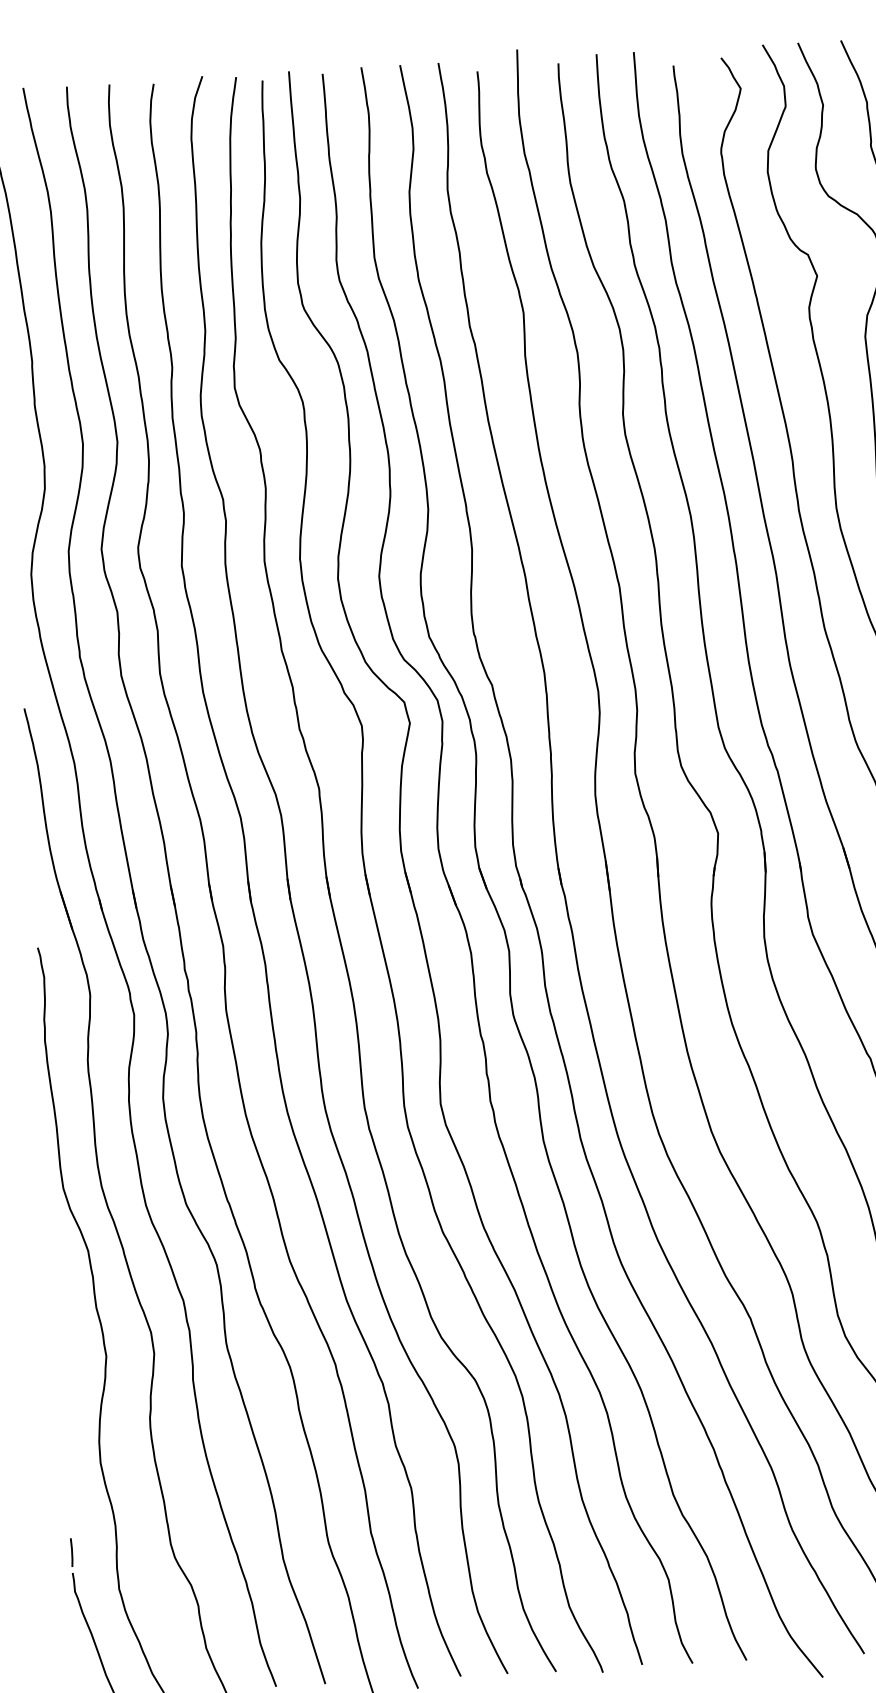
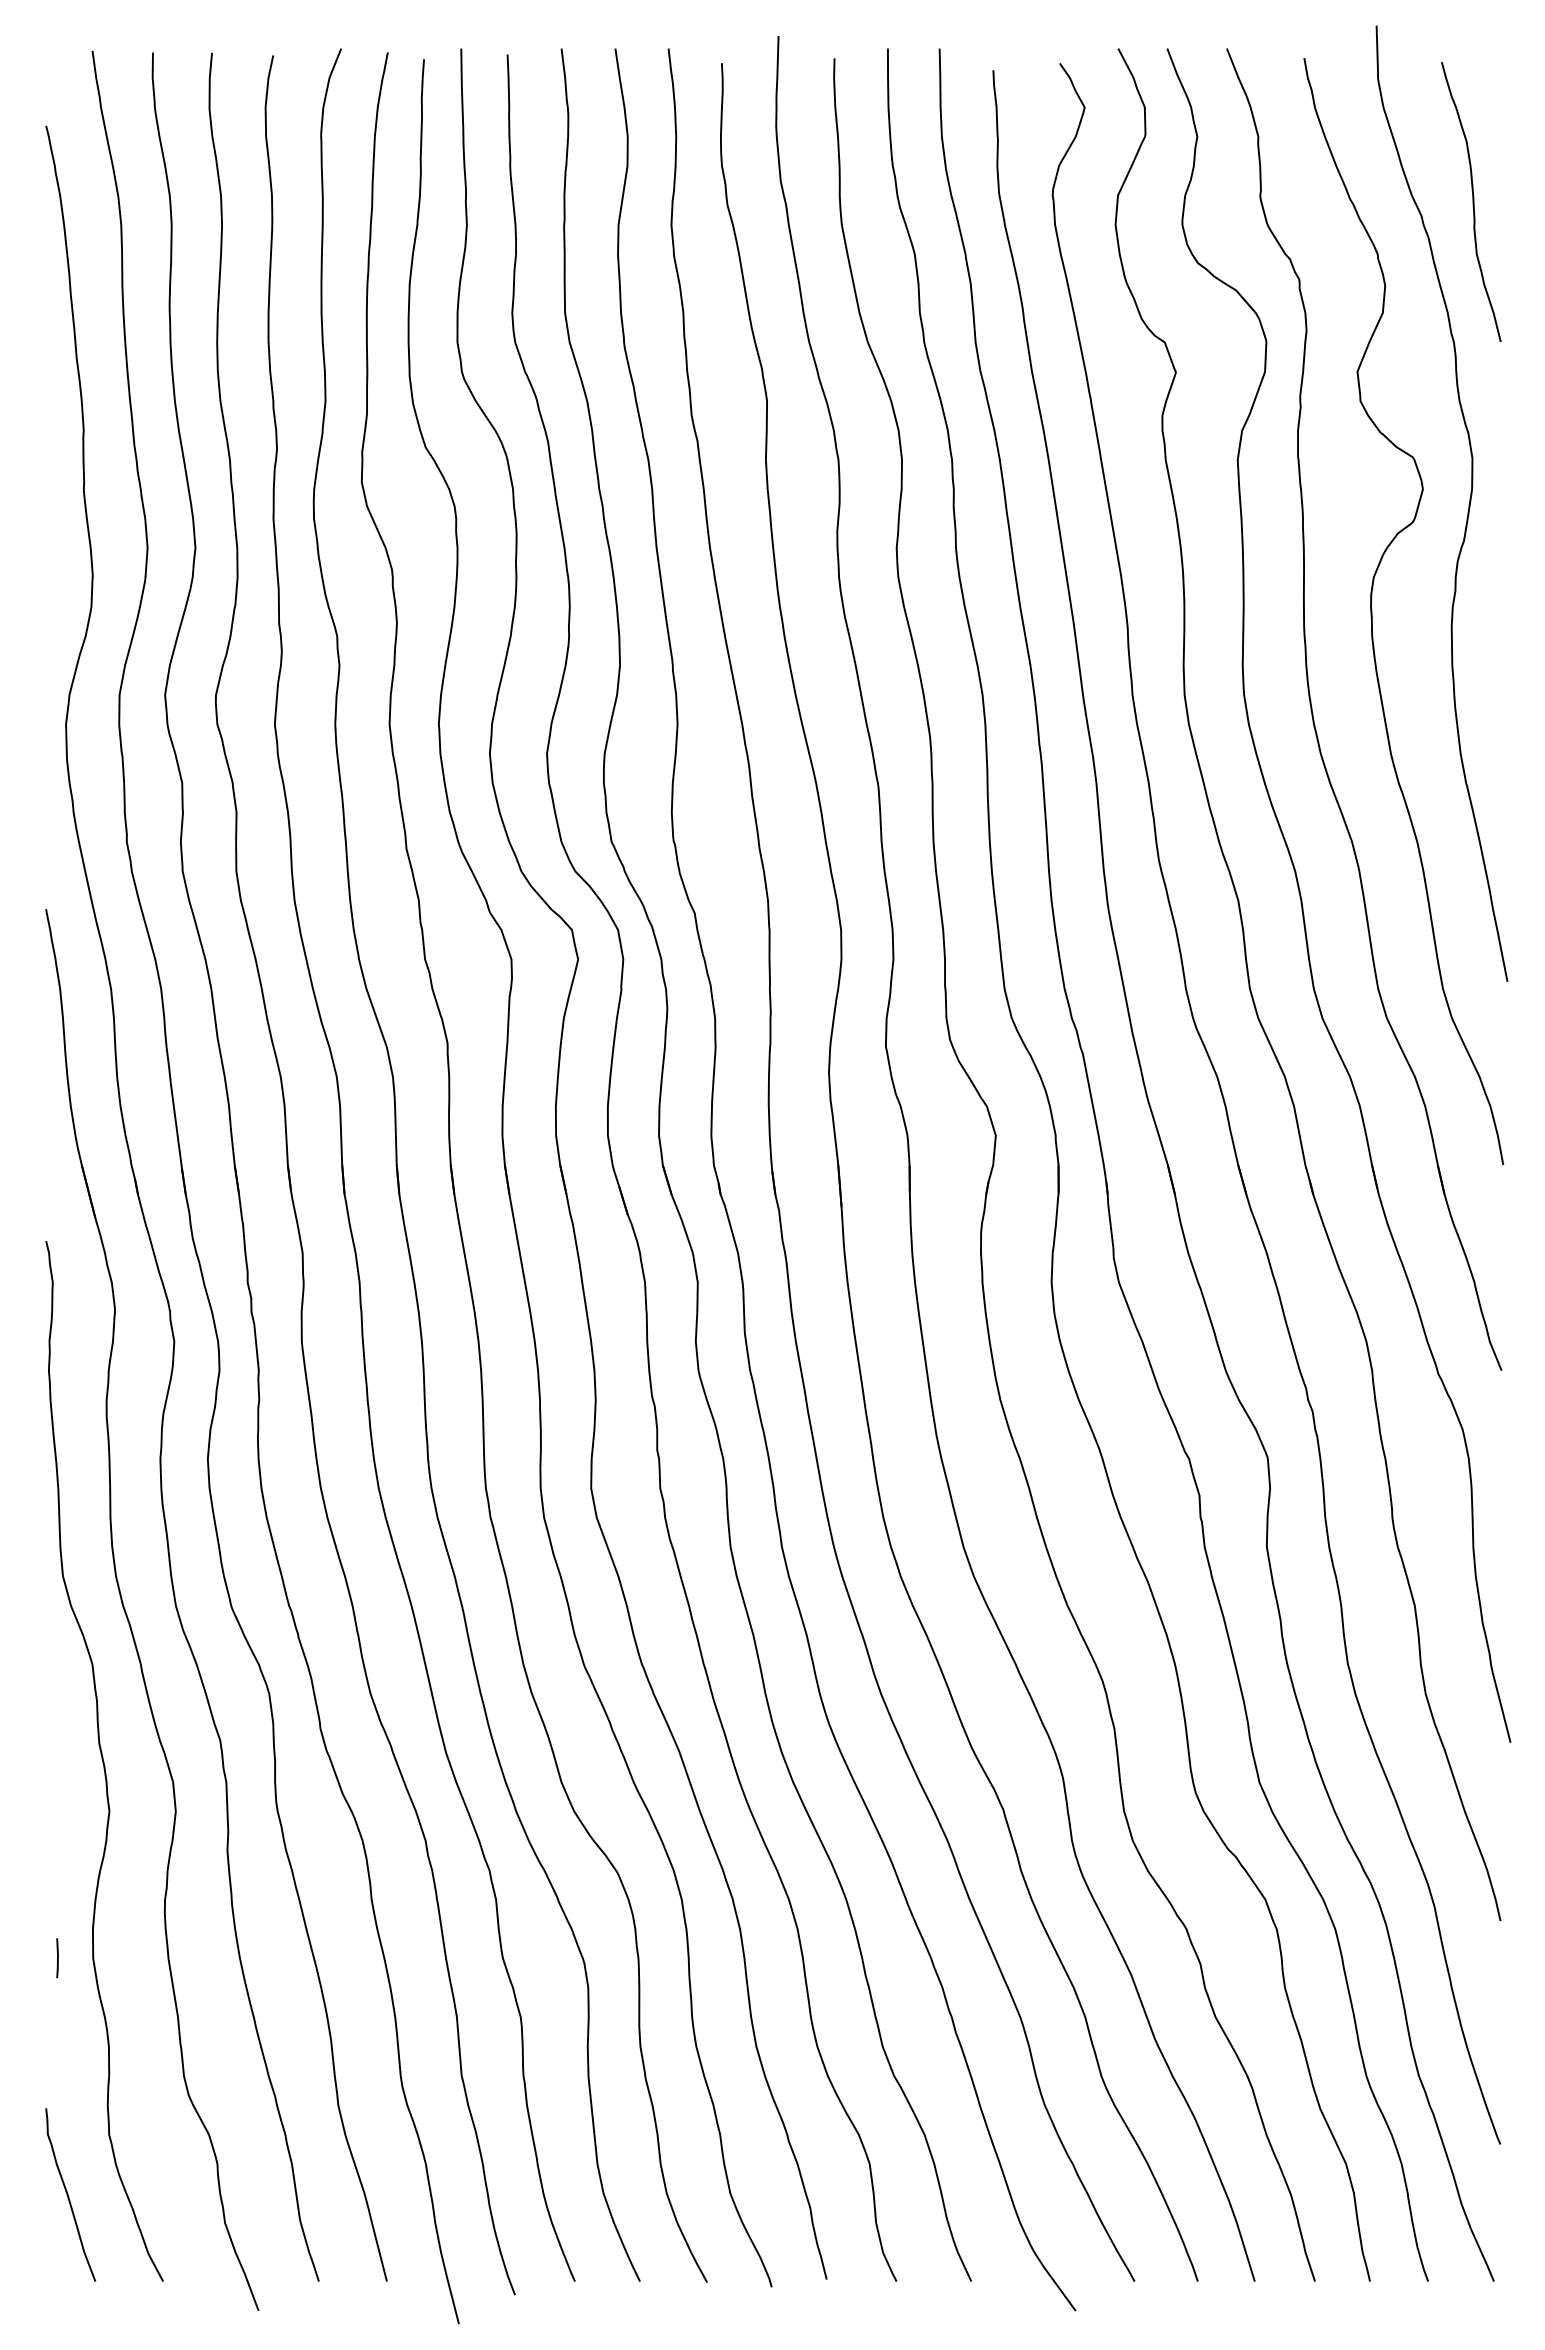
line: (71, 1552) -> (57, 1958), moved

